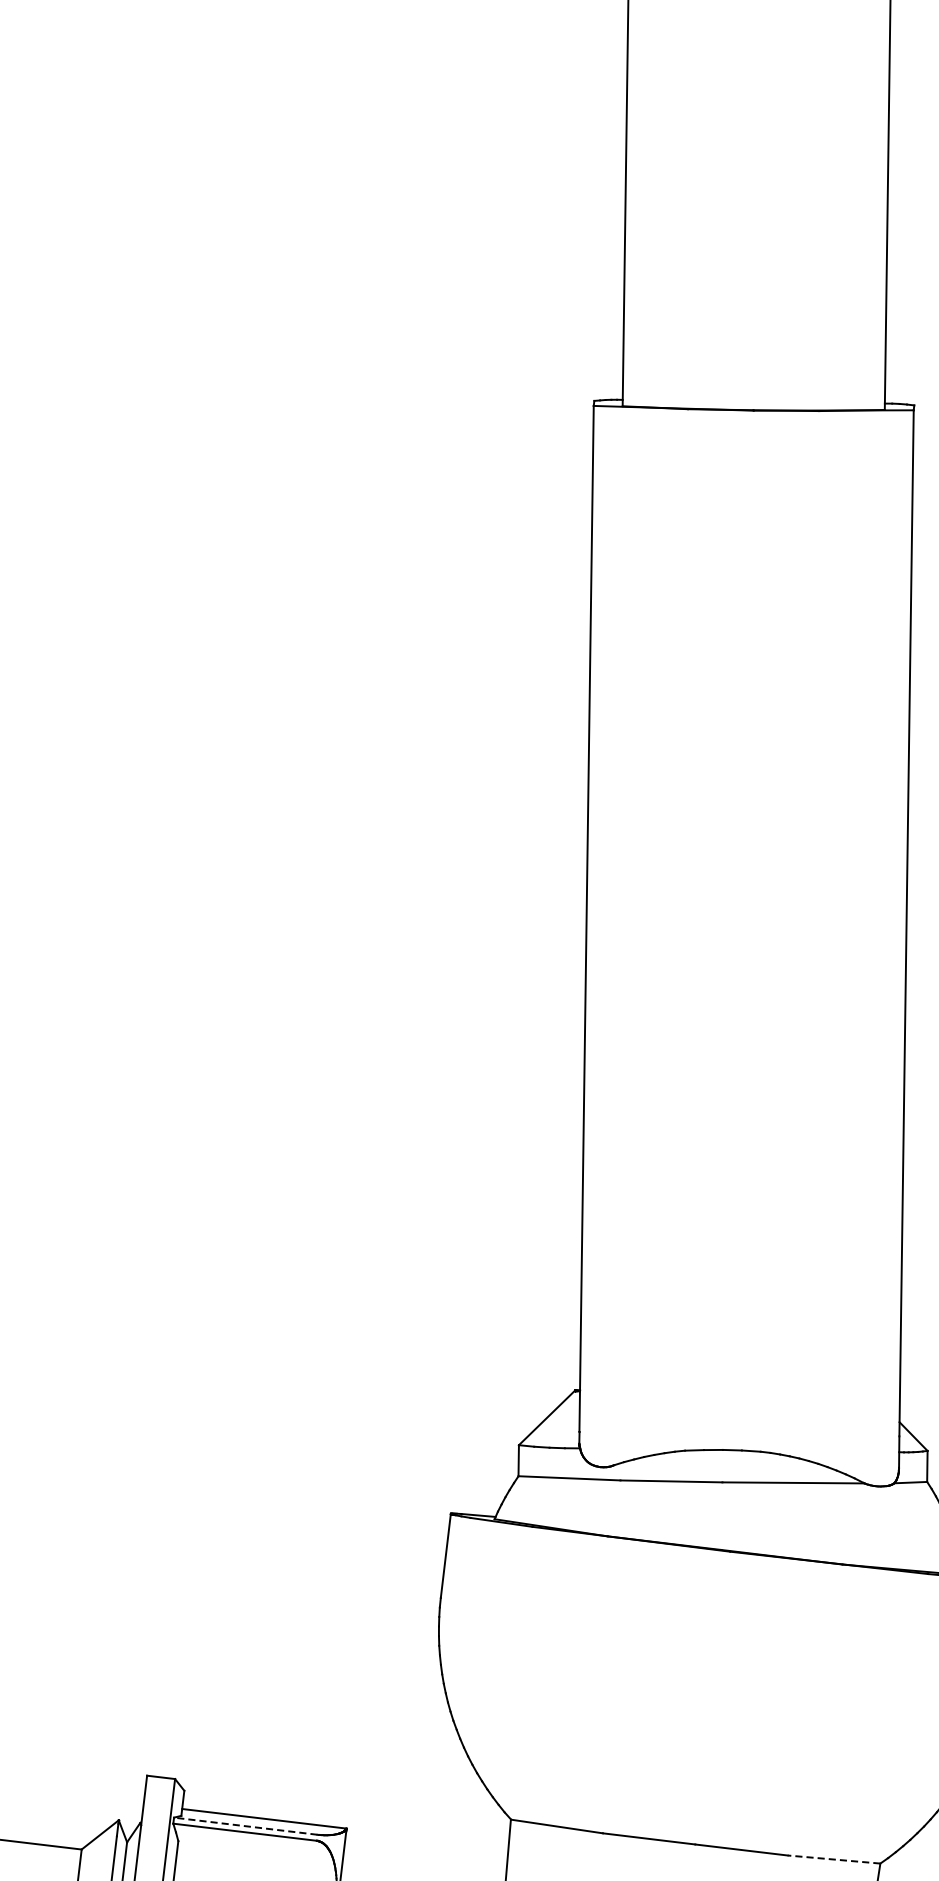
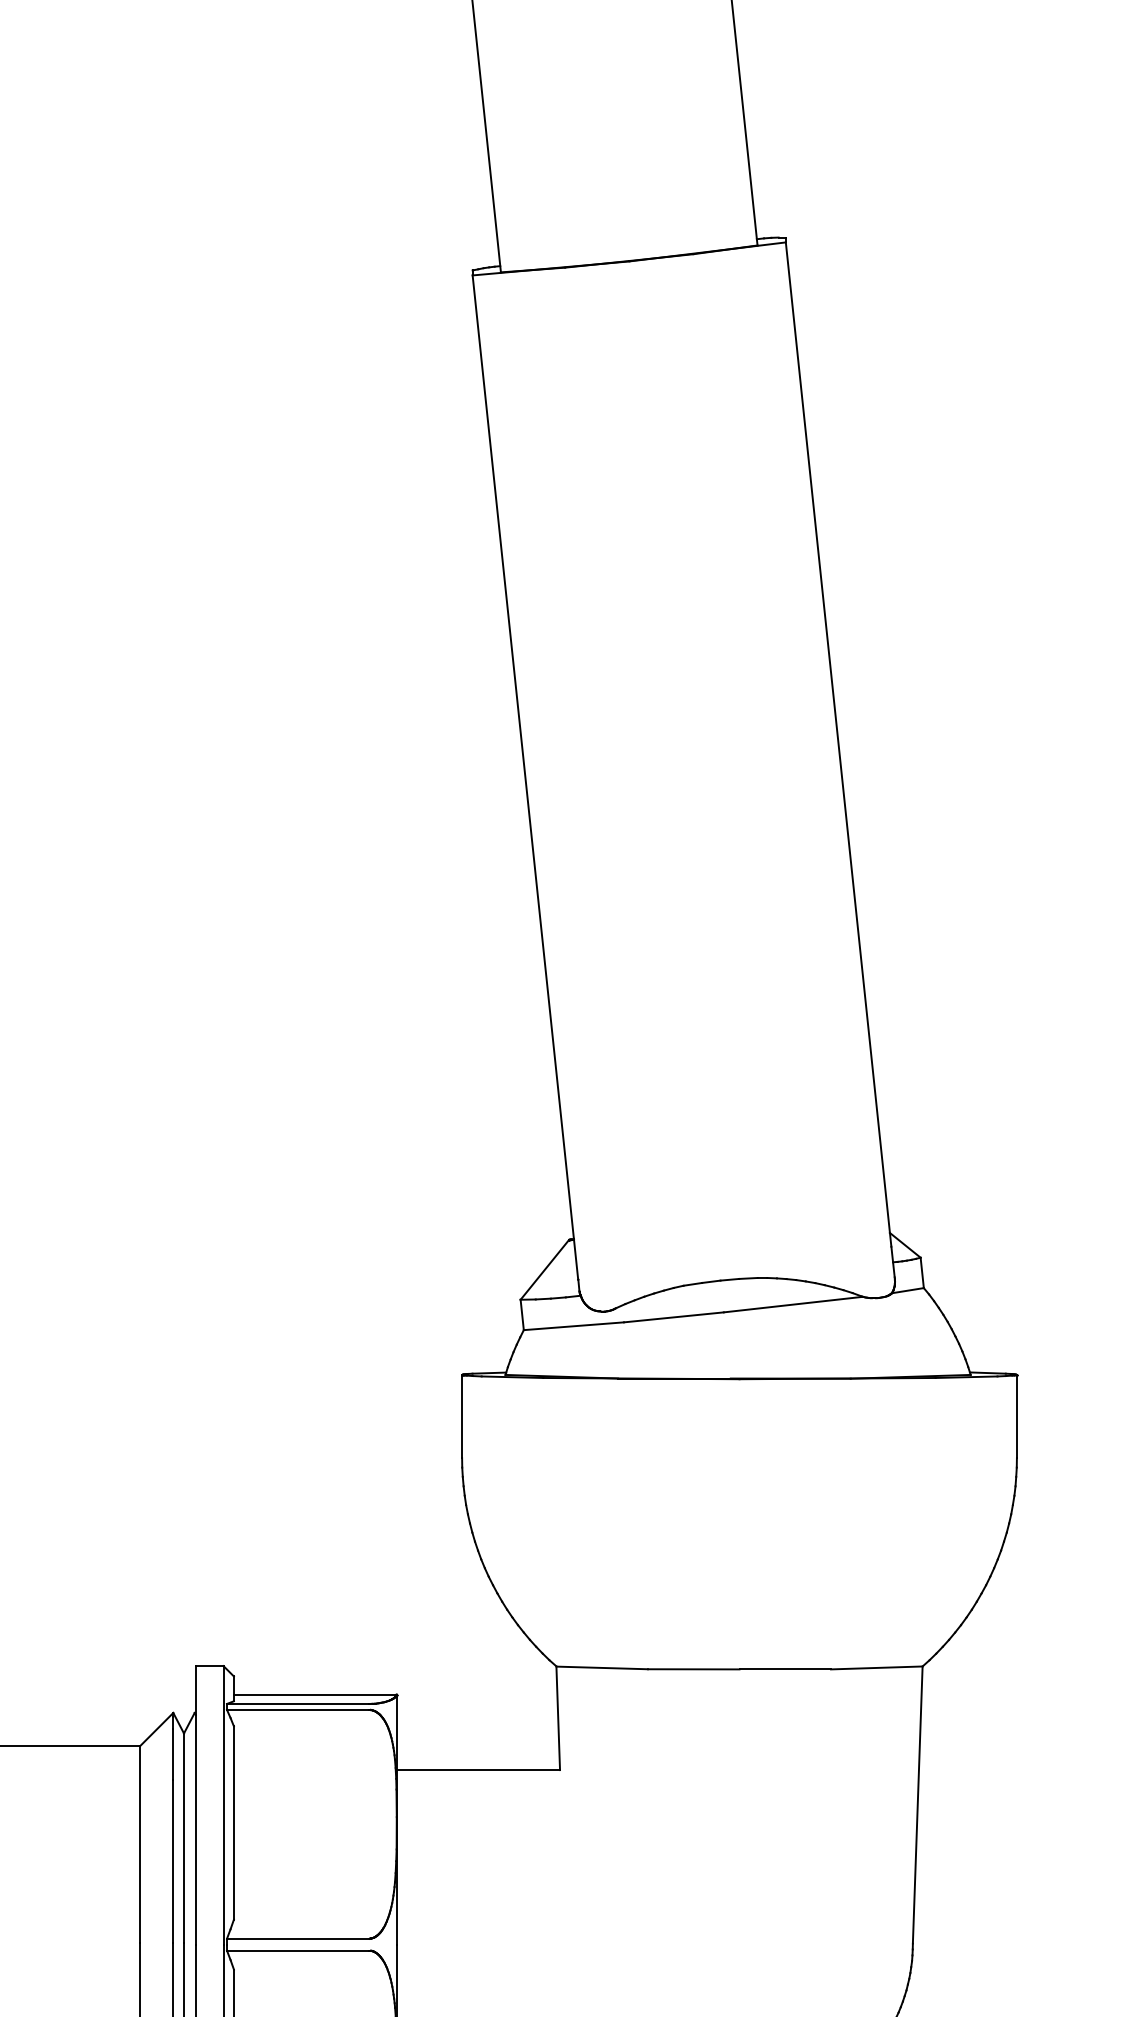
line: (245, 1825) -> (297, 1703), dashed -> solid
line: (833, 1859) -> (876, 1667), dashed -> solid

